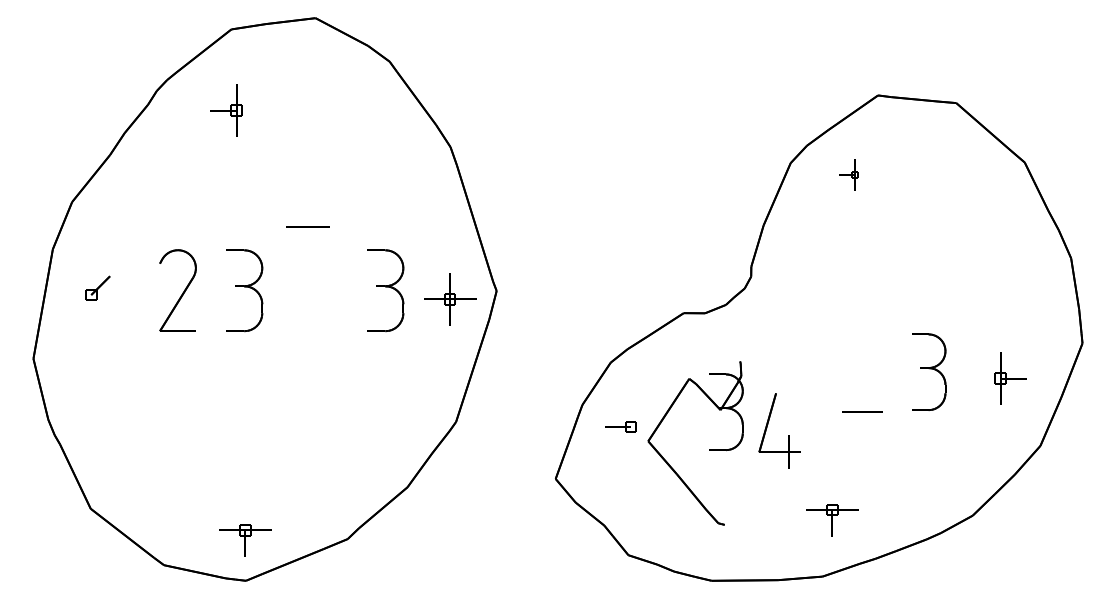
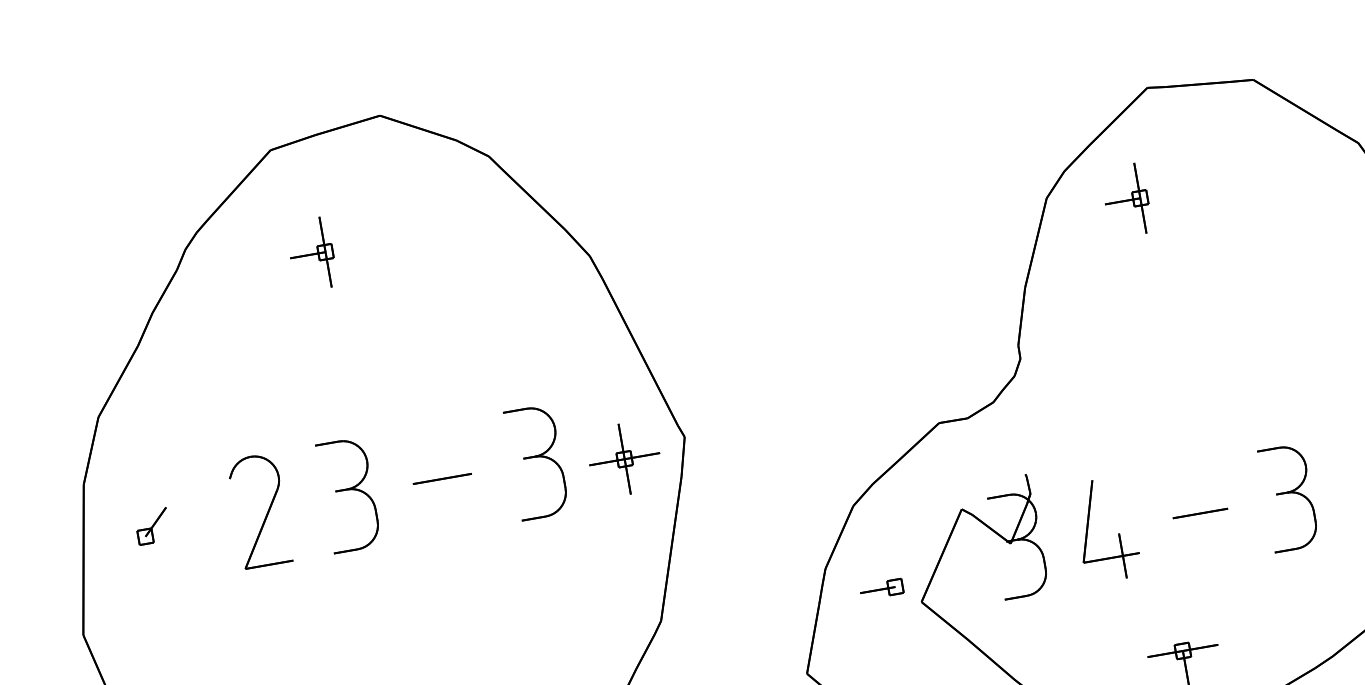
part: (226, 110) -> (312, 254), moved
part: (848, 174) -> (1126, 200), size x1.67
line: (307, 226) -> (441, 478), moved
part: (929, 371) -> (1289, 496), moved
part: (788, 435) -> (1118, 533), moved

